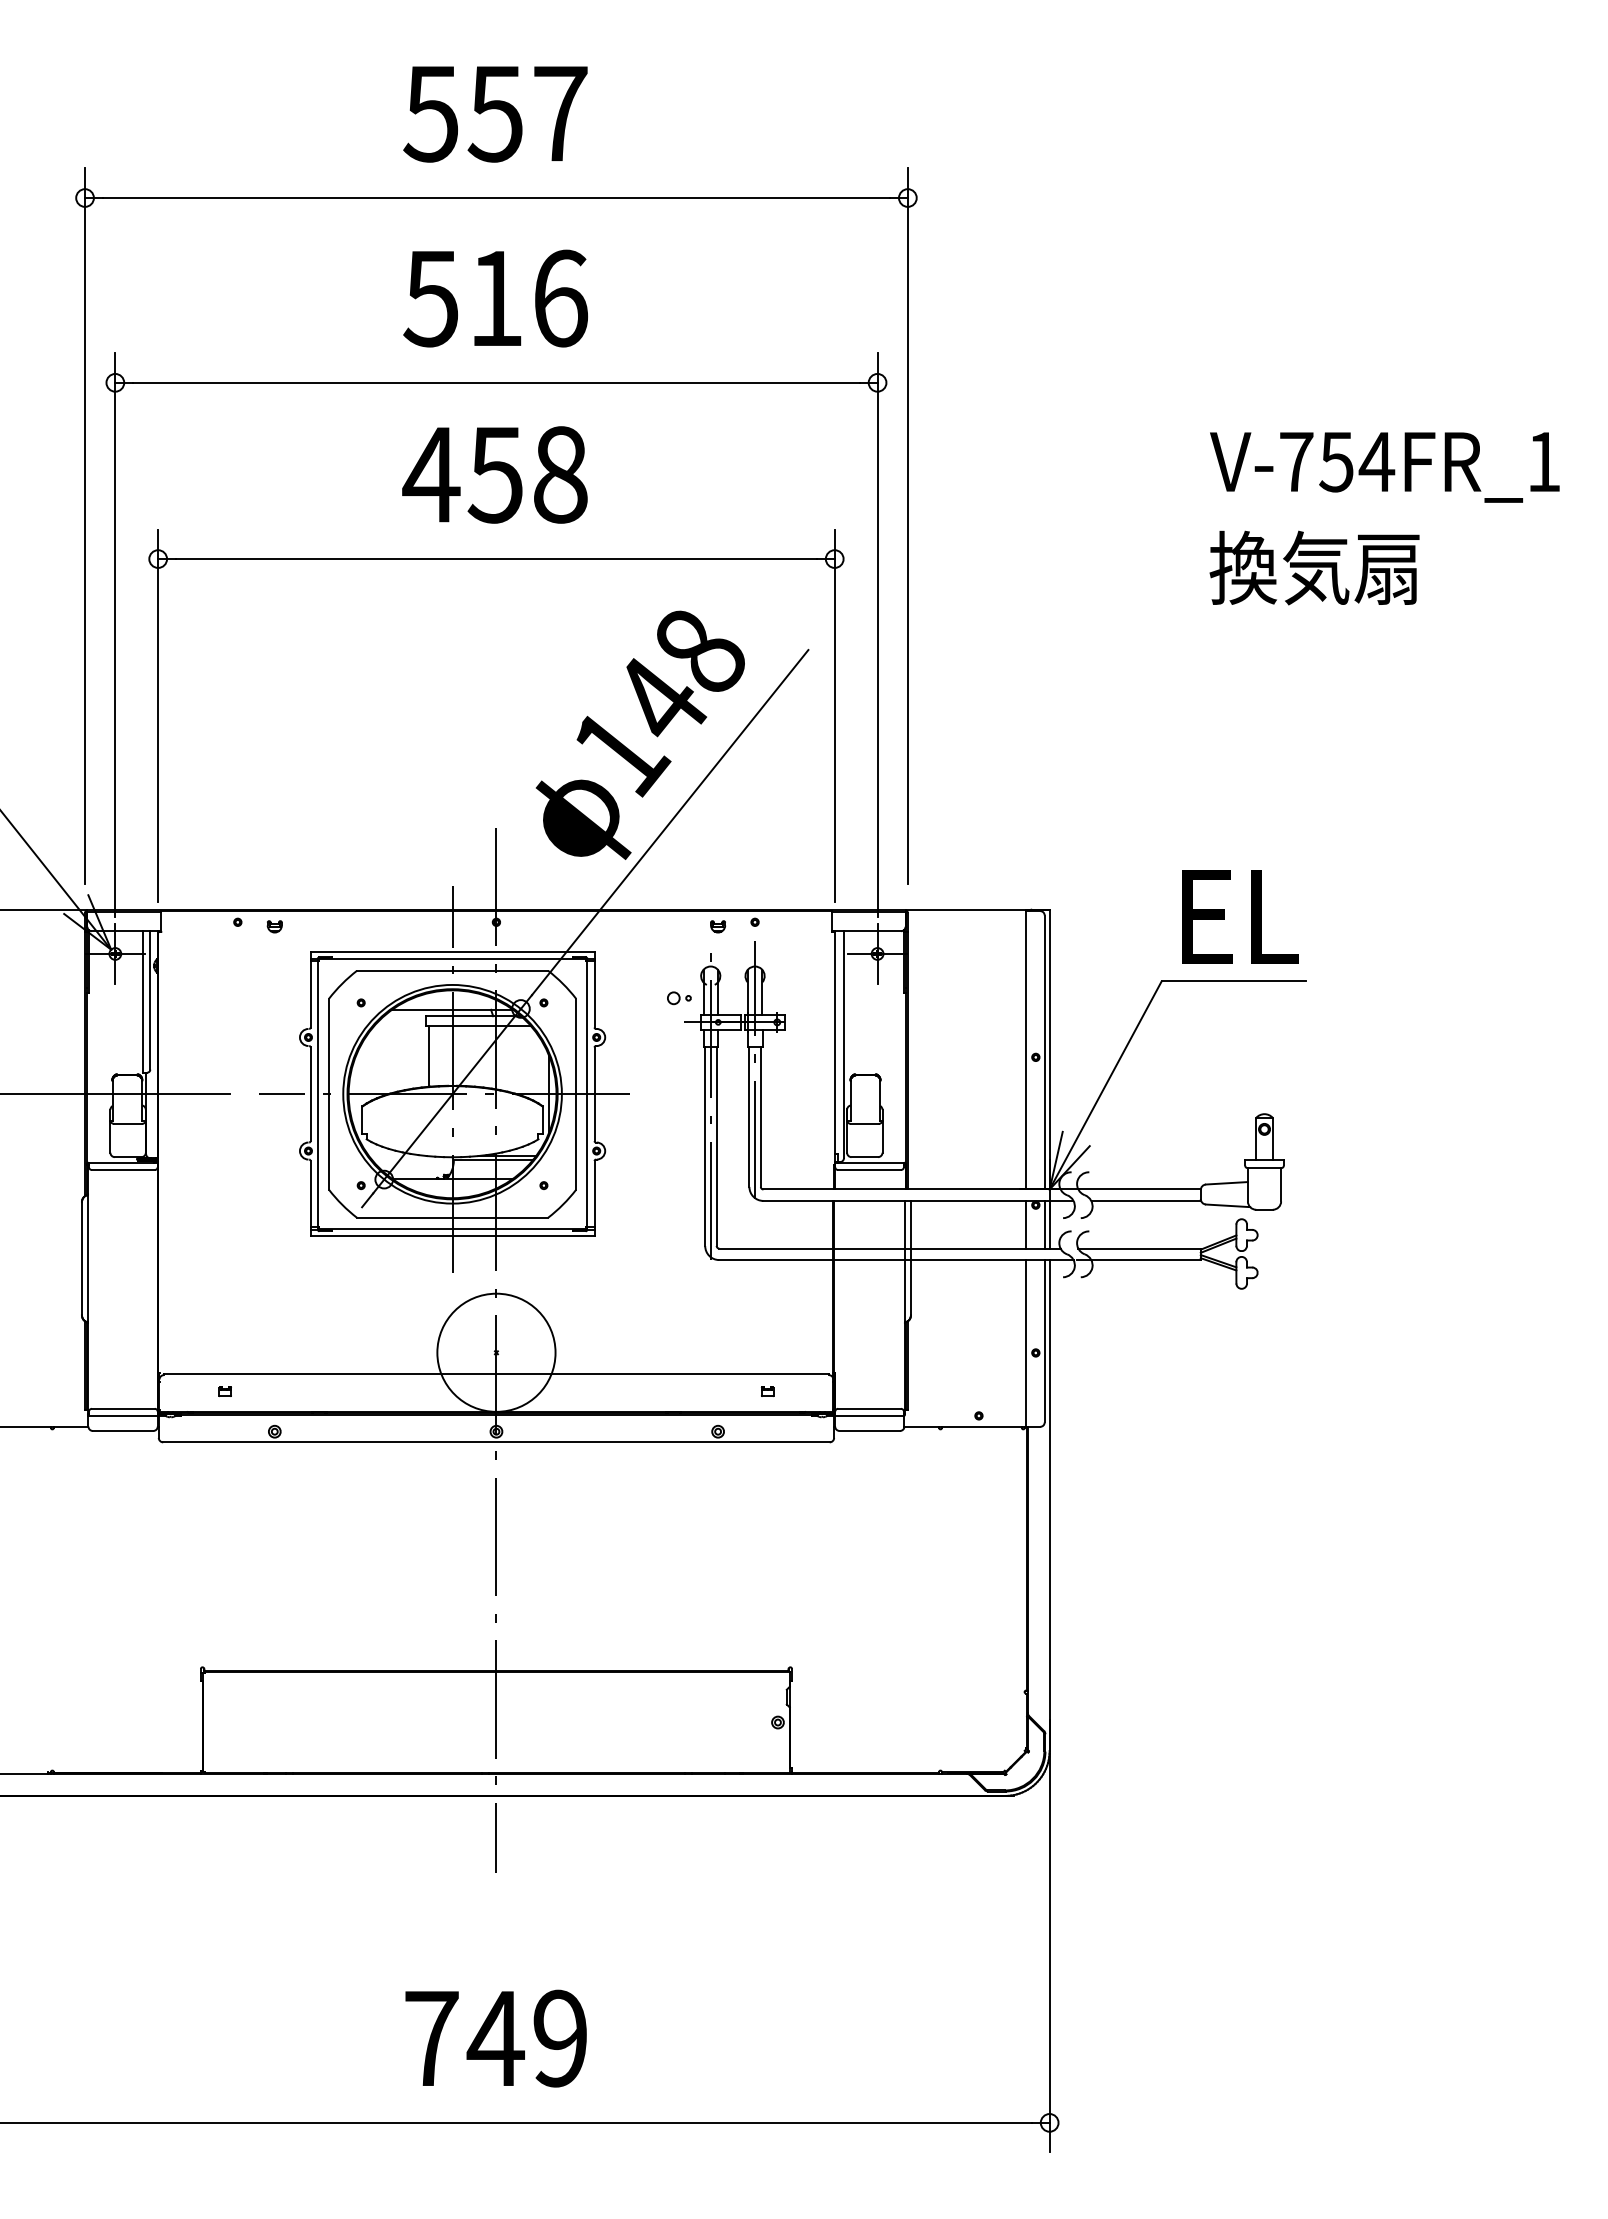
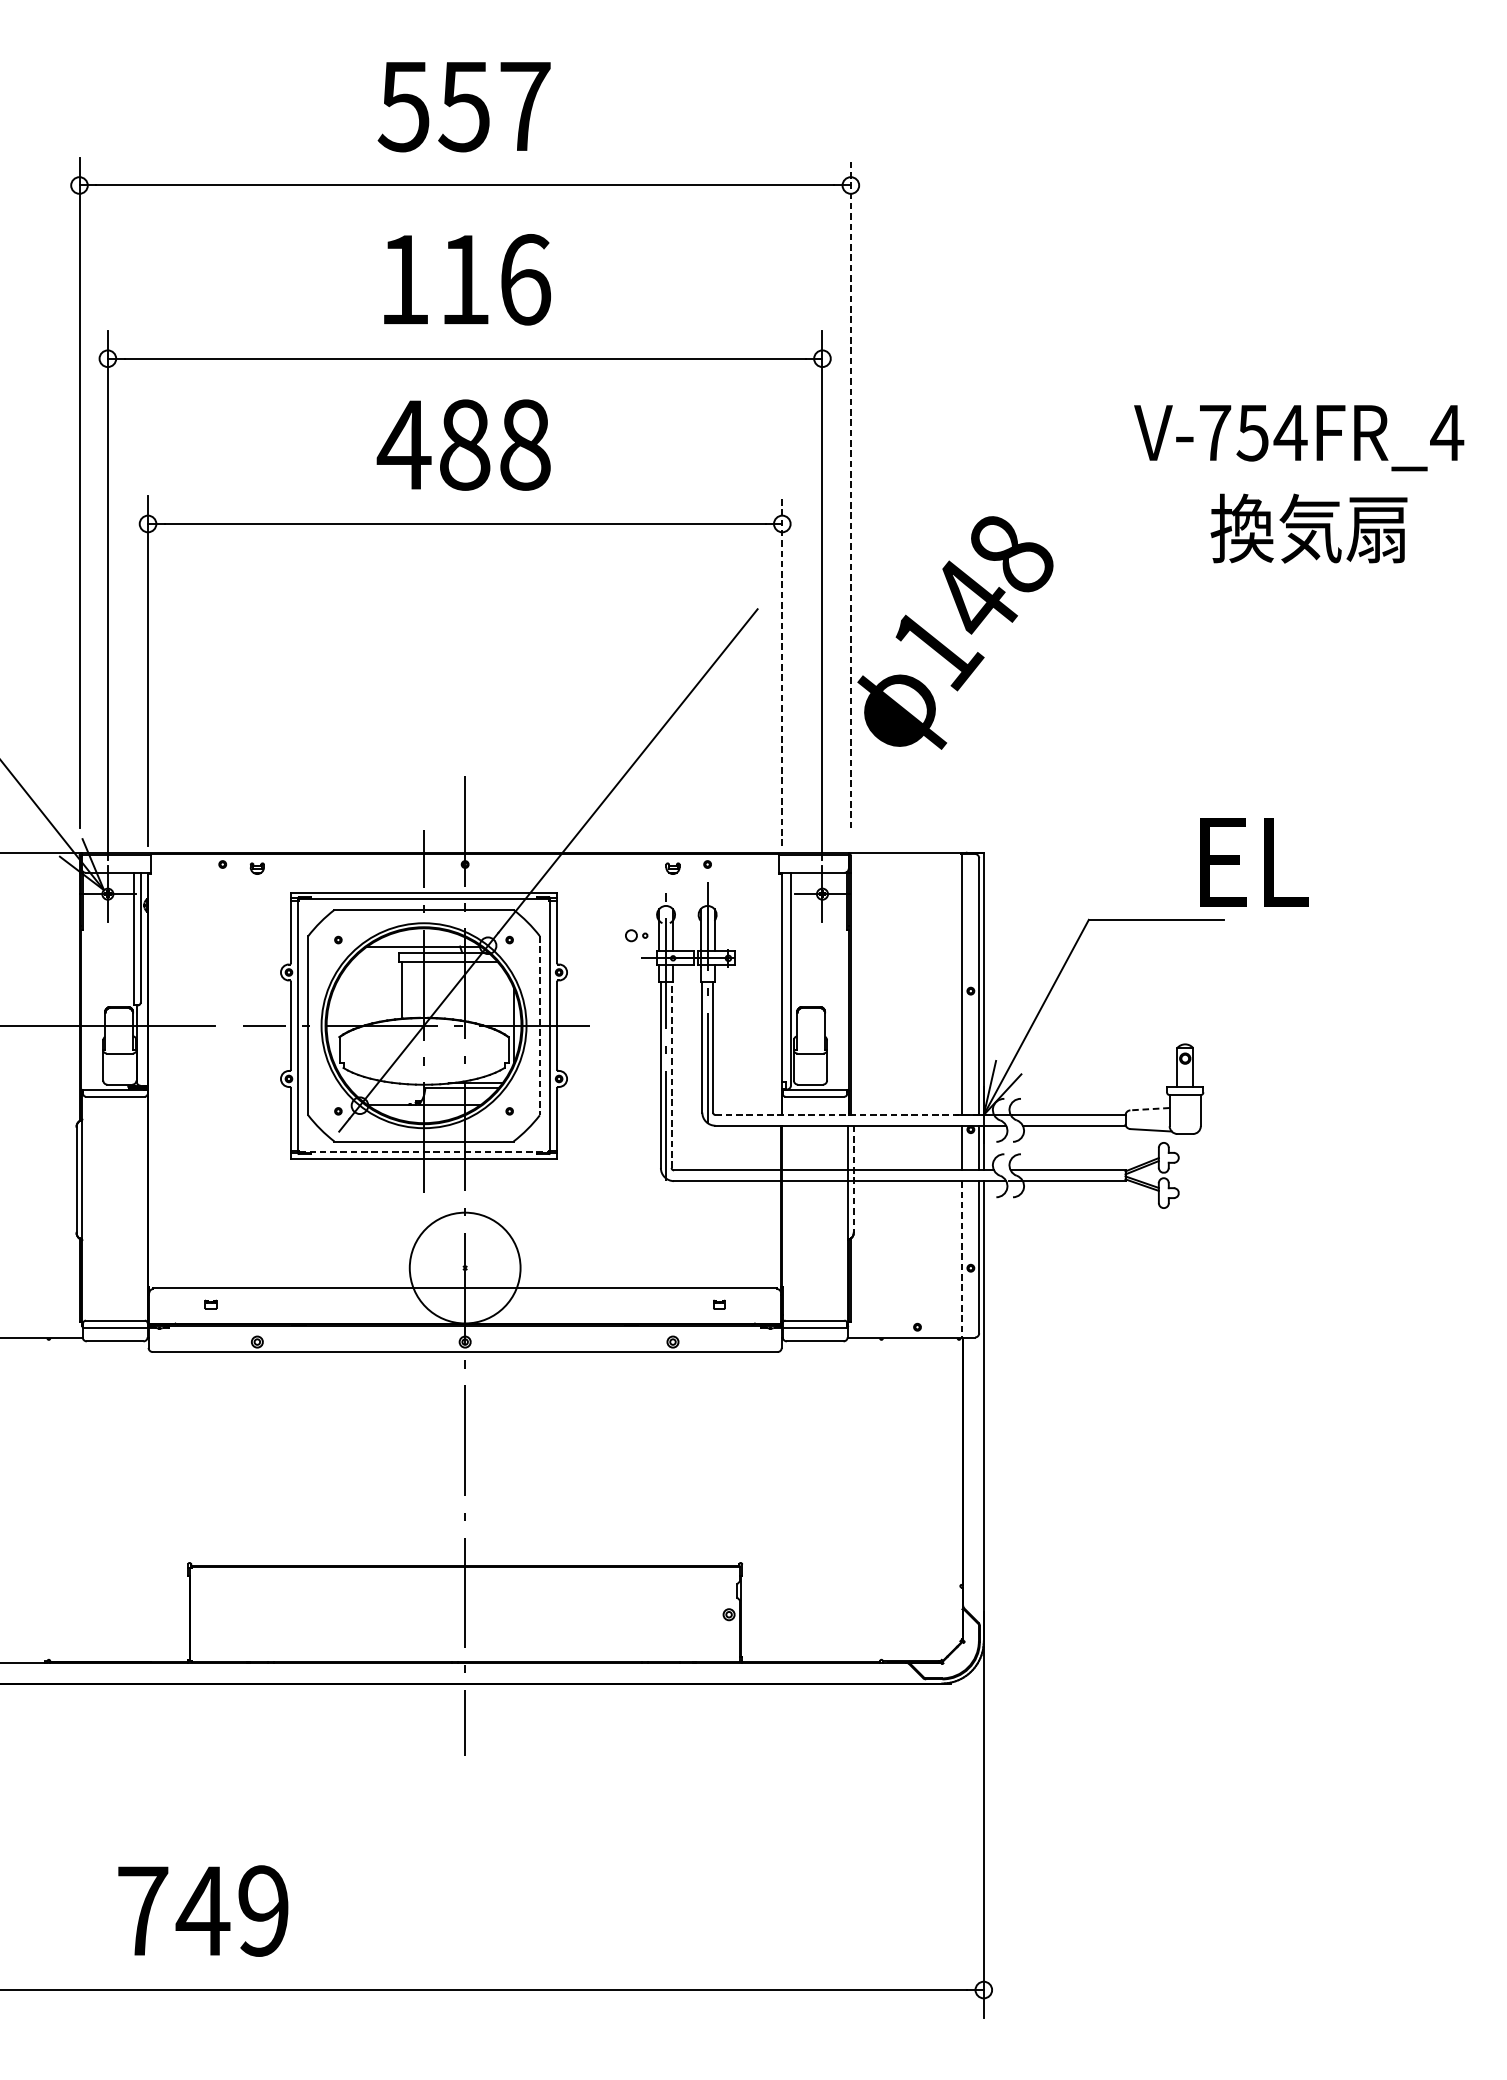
text: (430, 299) -> (403, 280), 516 -> 116
text: (1543, 461) -> (1446, 432), V-754FR_1 -> V-754FR_4
text: (495, 474) -> (464, 444), 458 -> 488
line: (907, 526) -> (850, 493), solid -> dashed
text: (1314, 567) -> (1308, 528), moved
line: (834, 715) -> (782, 670), solid -> dashed
text: (640, 734) -> (955, 632), moved
text: (1240, 916) -> (1254, 861), moved
line: (576, 1094) -> (540, 1025), solid -> dashed
line: (716, 1146) -> (671, 1074), solid -> dashed
line: (1226, 1183) -> (1149, 1109), solid -> dashed
line: (912, 1189) -> (855, 1115), solid -> dashed
line: (453, 1229) -> (424, 1152), solid -> dashed
line: (910, 1258) -> (853, 1179), solid -> dashed
line: (1026, 1344) -> (962, 1260), solid -> dashed
text: (495, 2038) -> (202, 1910), moved

